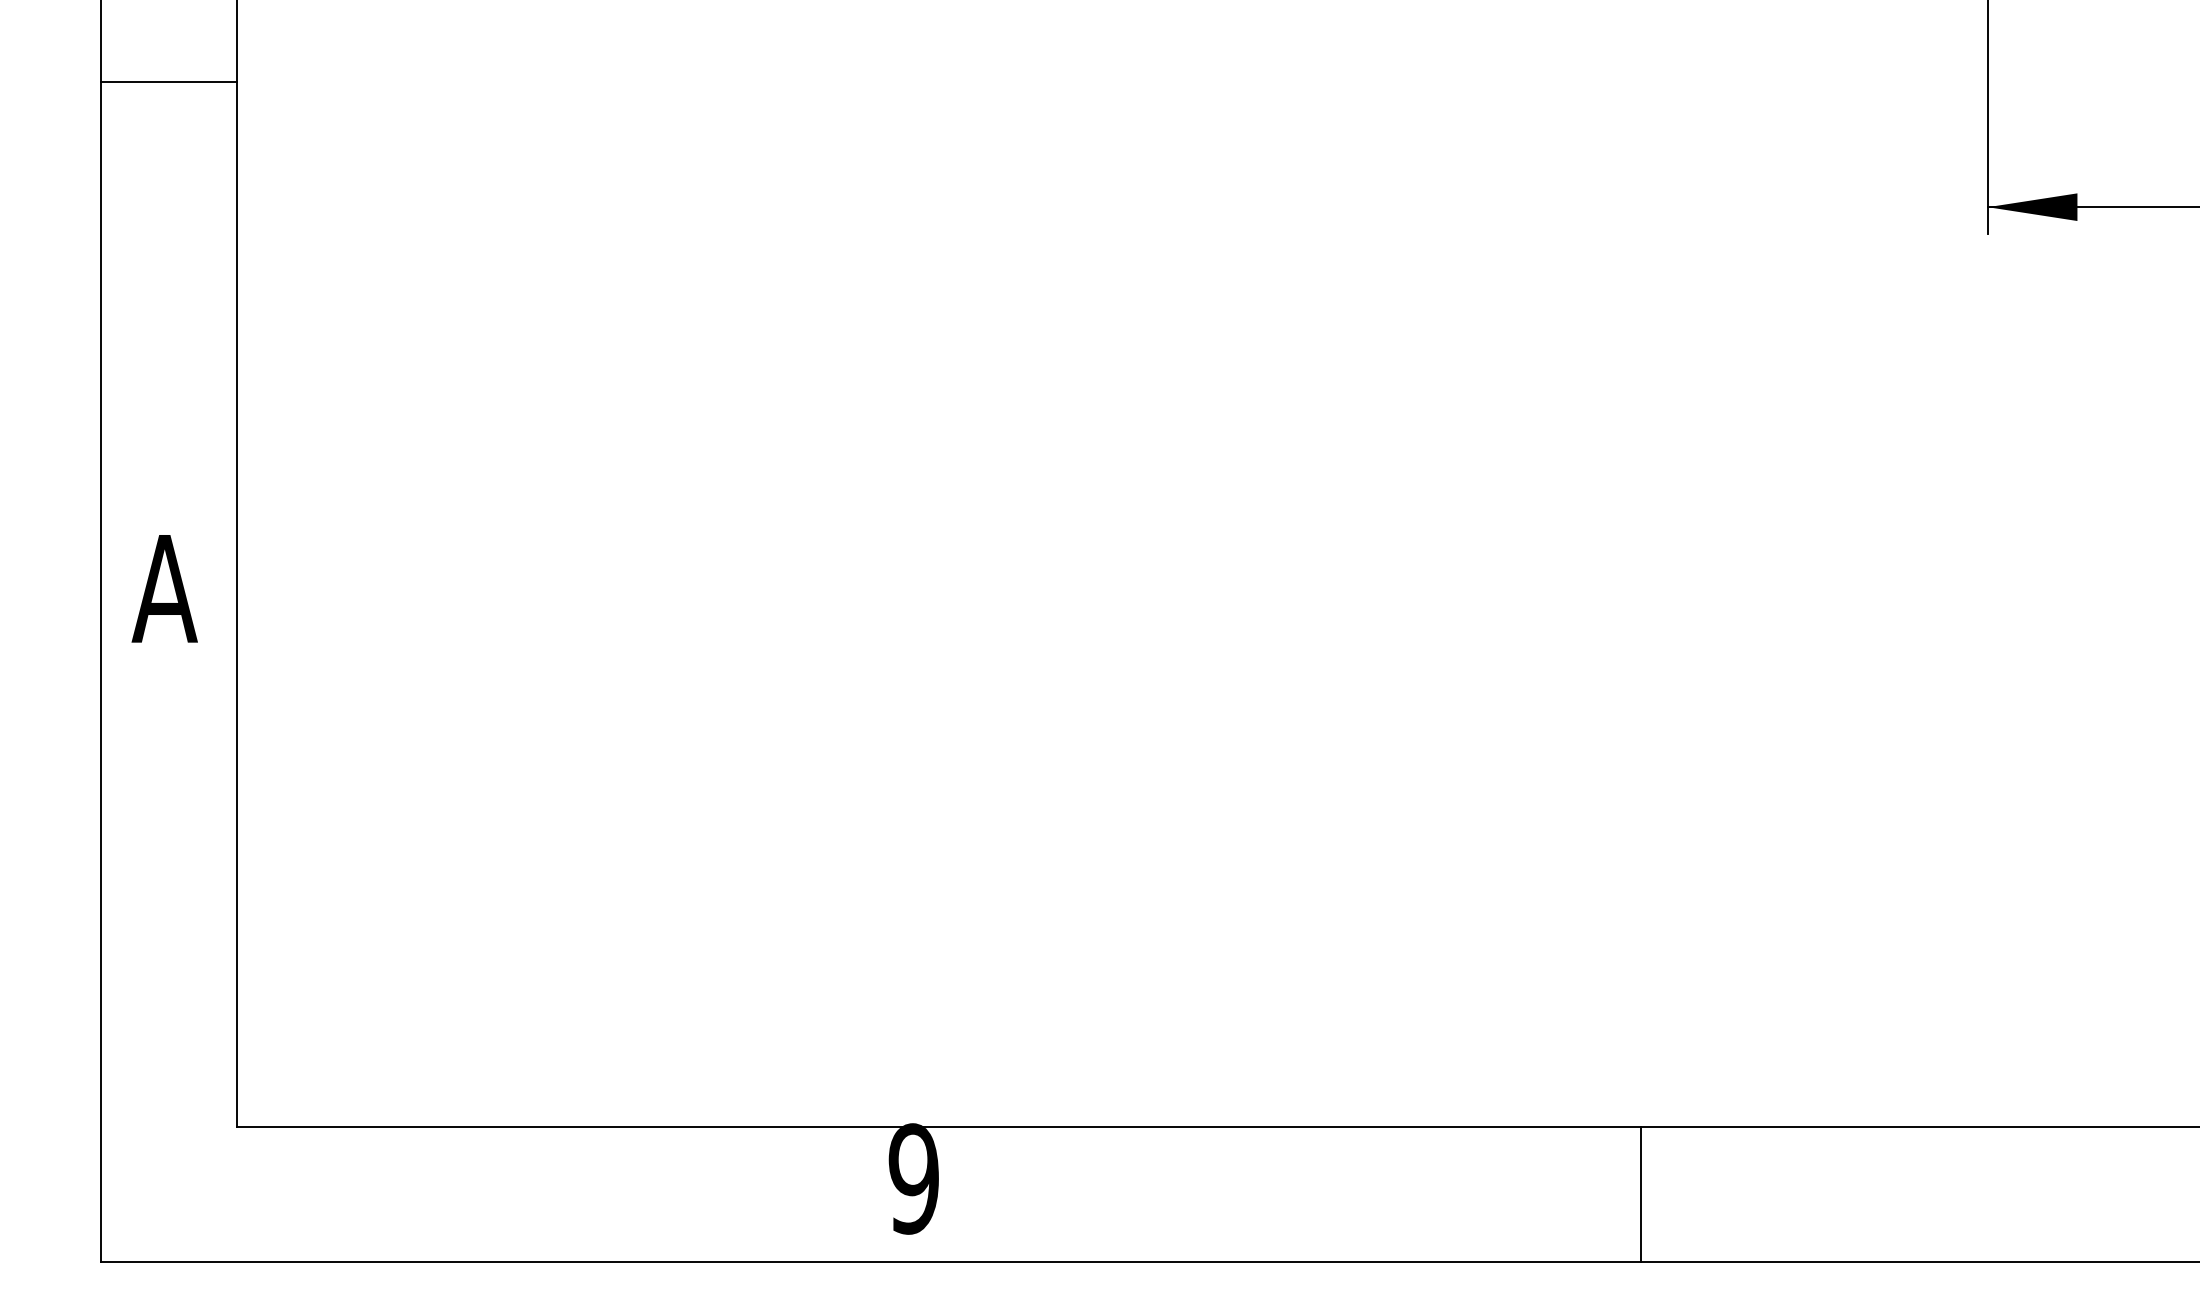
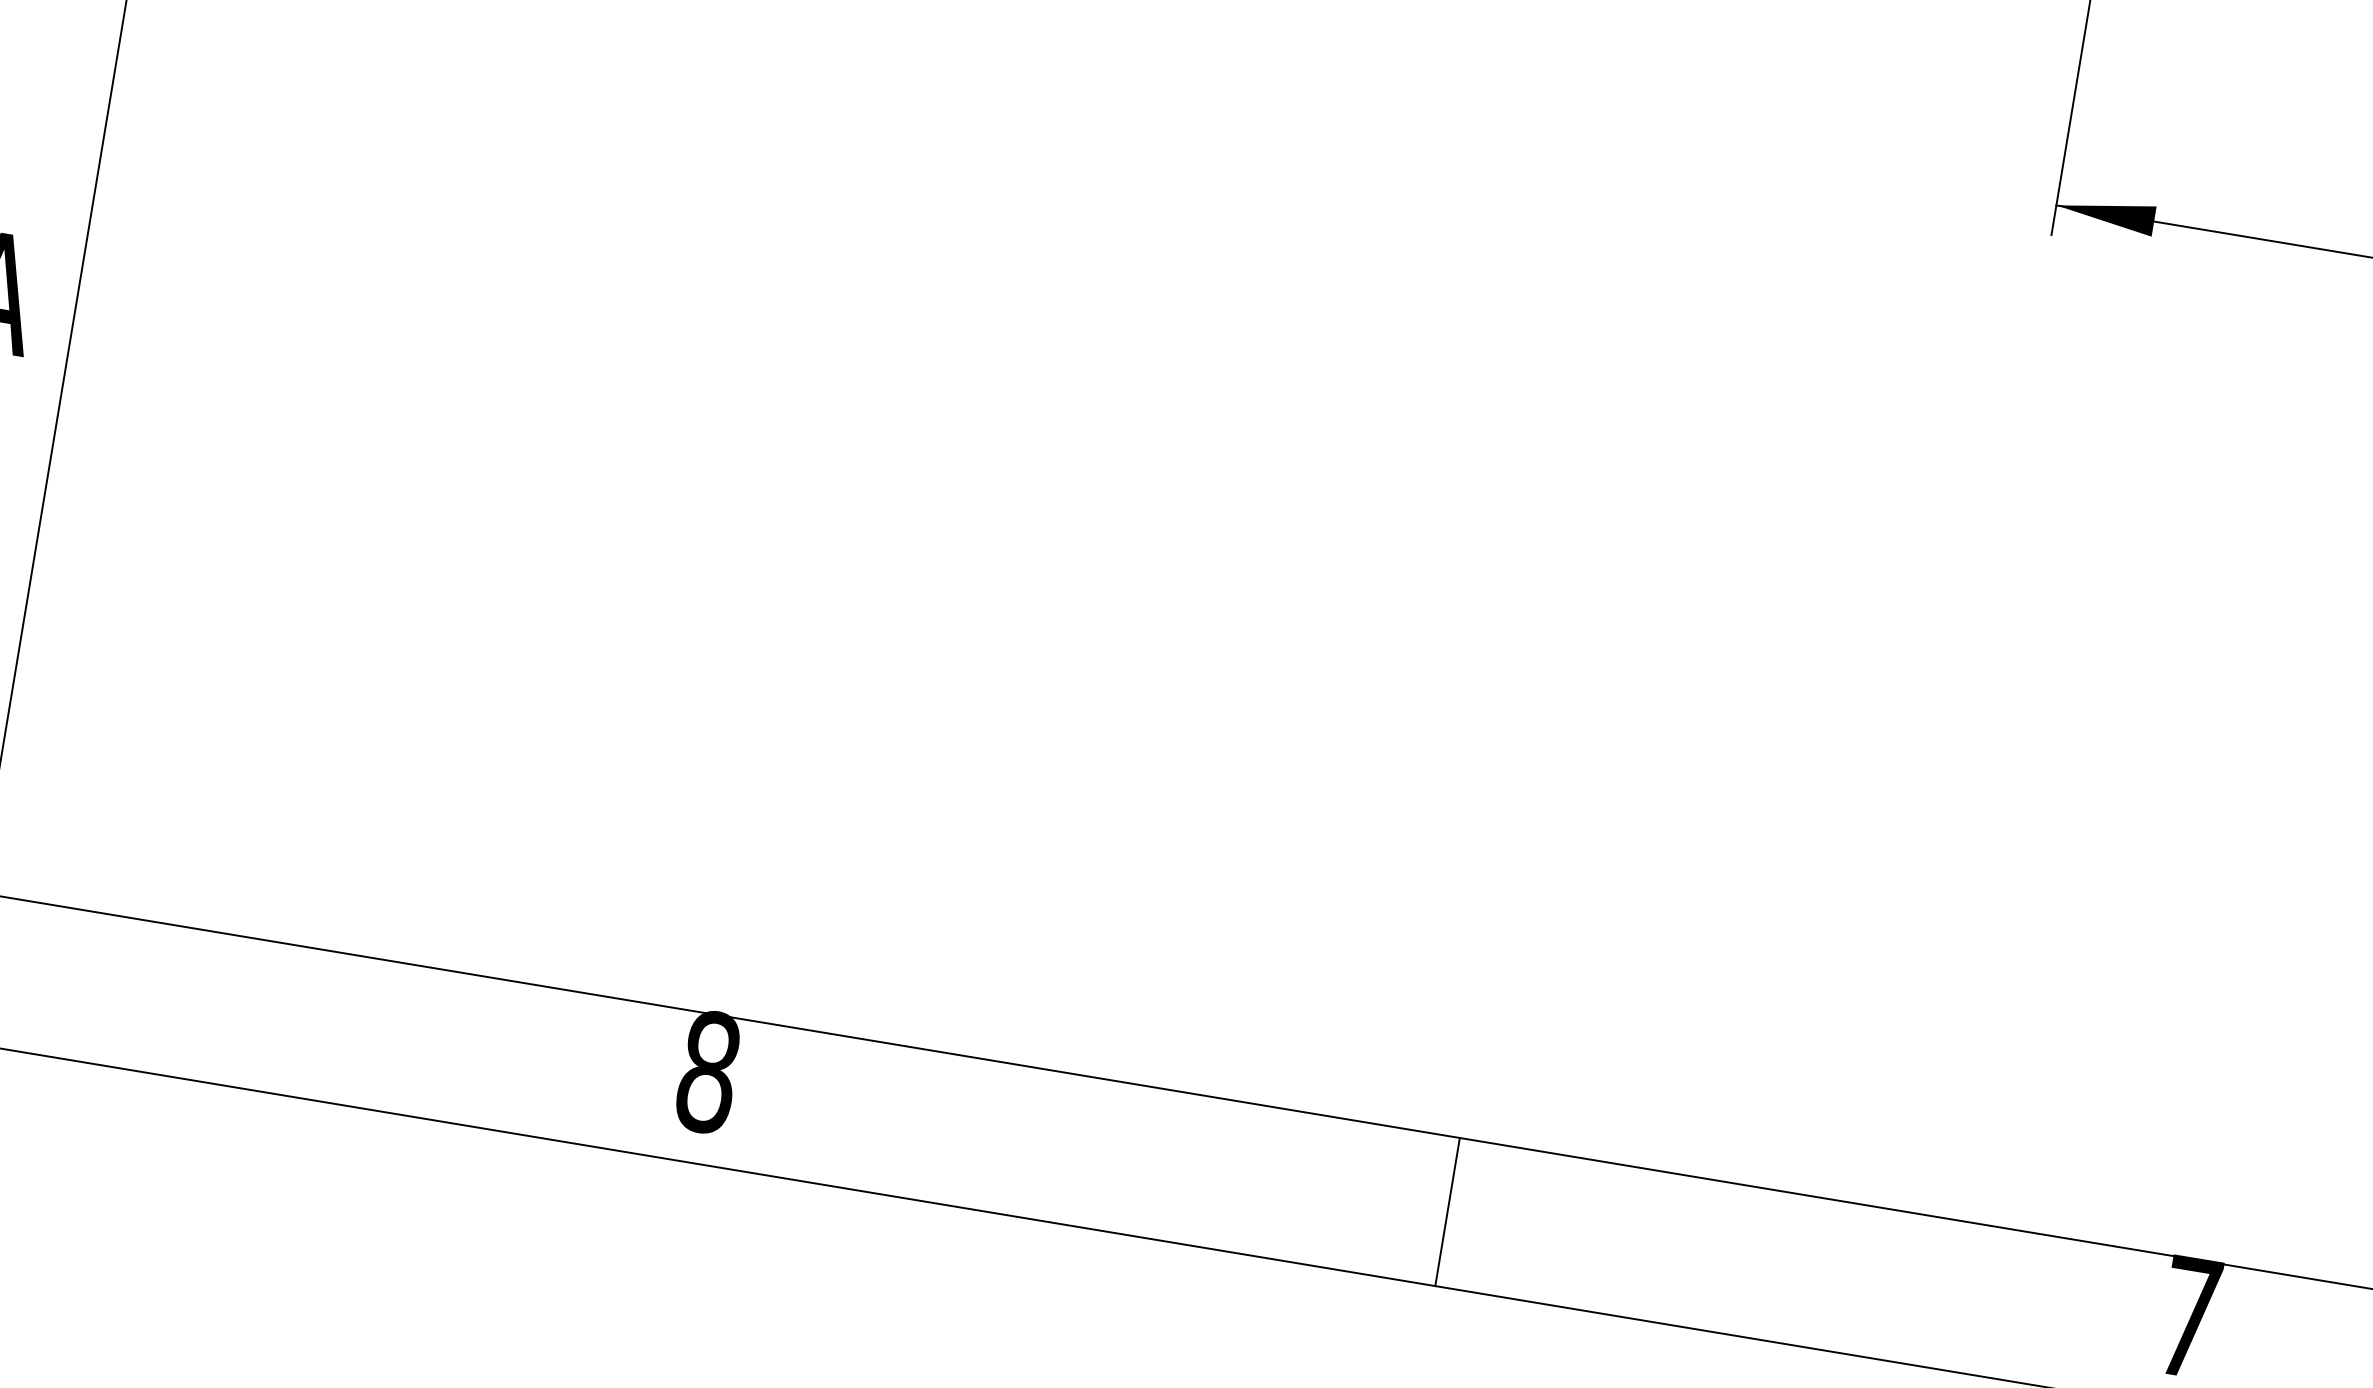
text: (913, 1178) -> (708, 1071), 9 -> 8
line: (1640, 1194) -> (1447, 1211), moved

